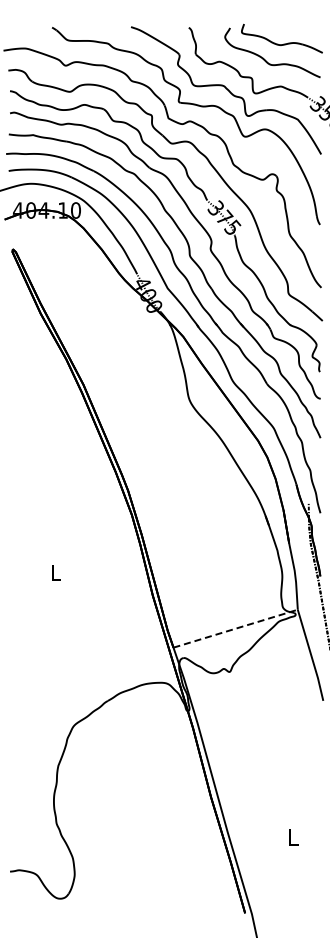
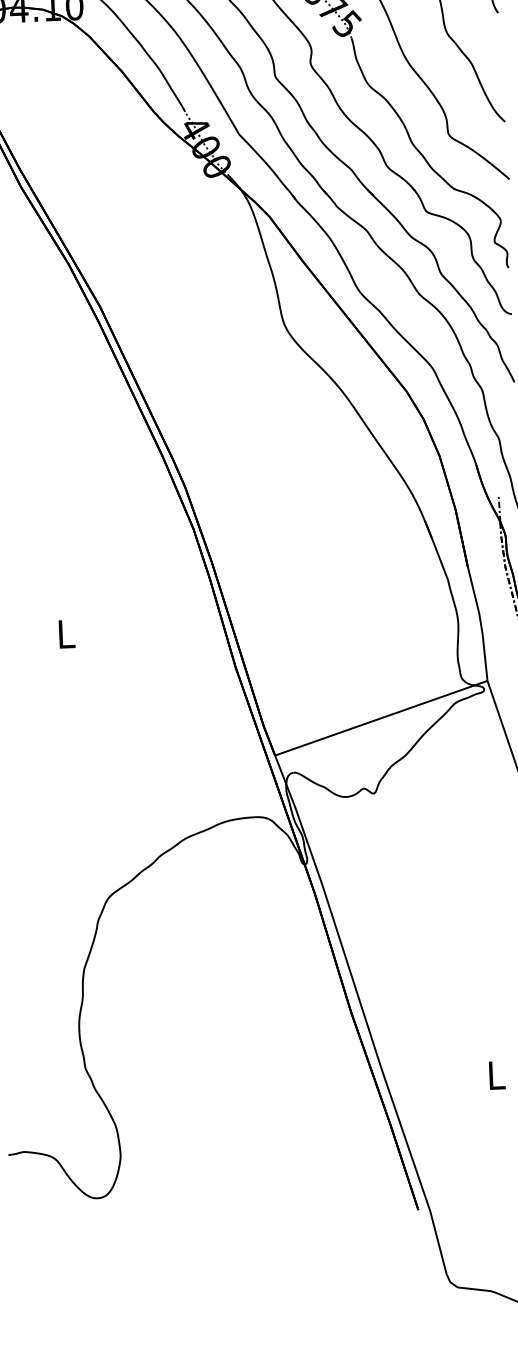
line: (235, 628) -> (381, 717), dashed -> solid

